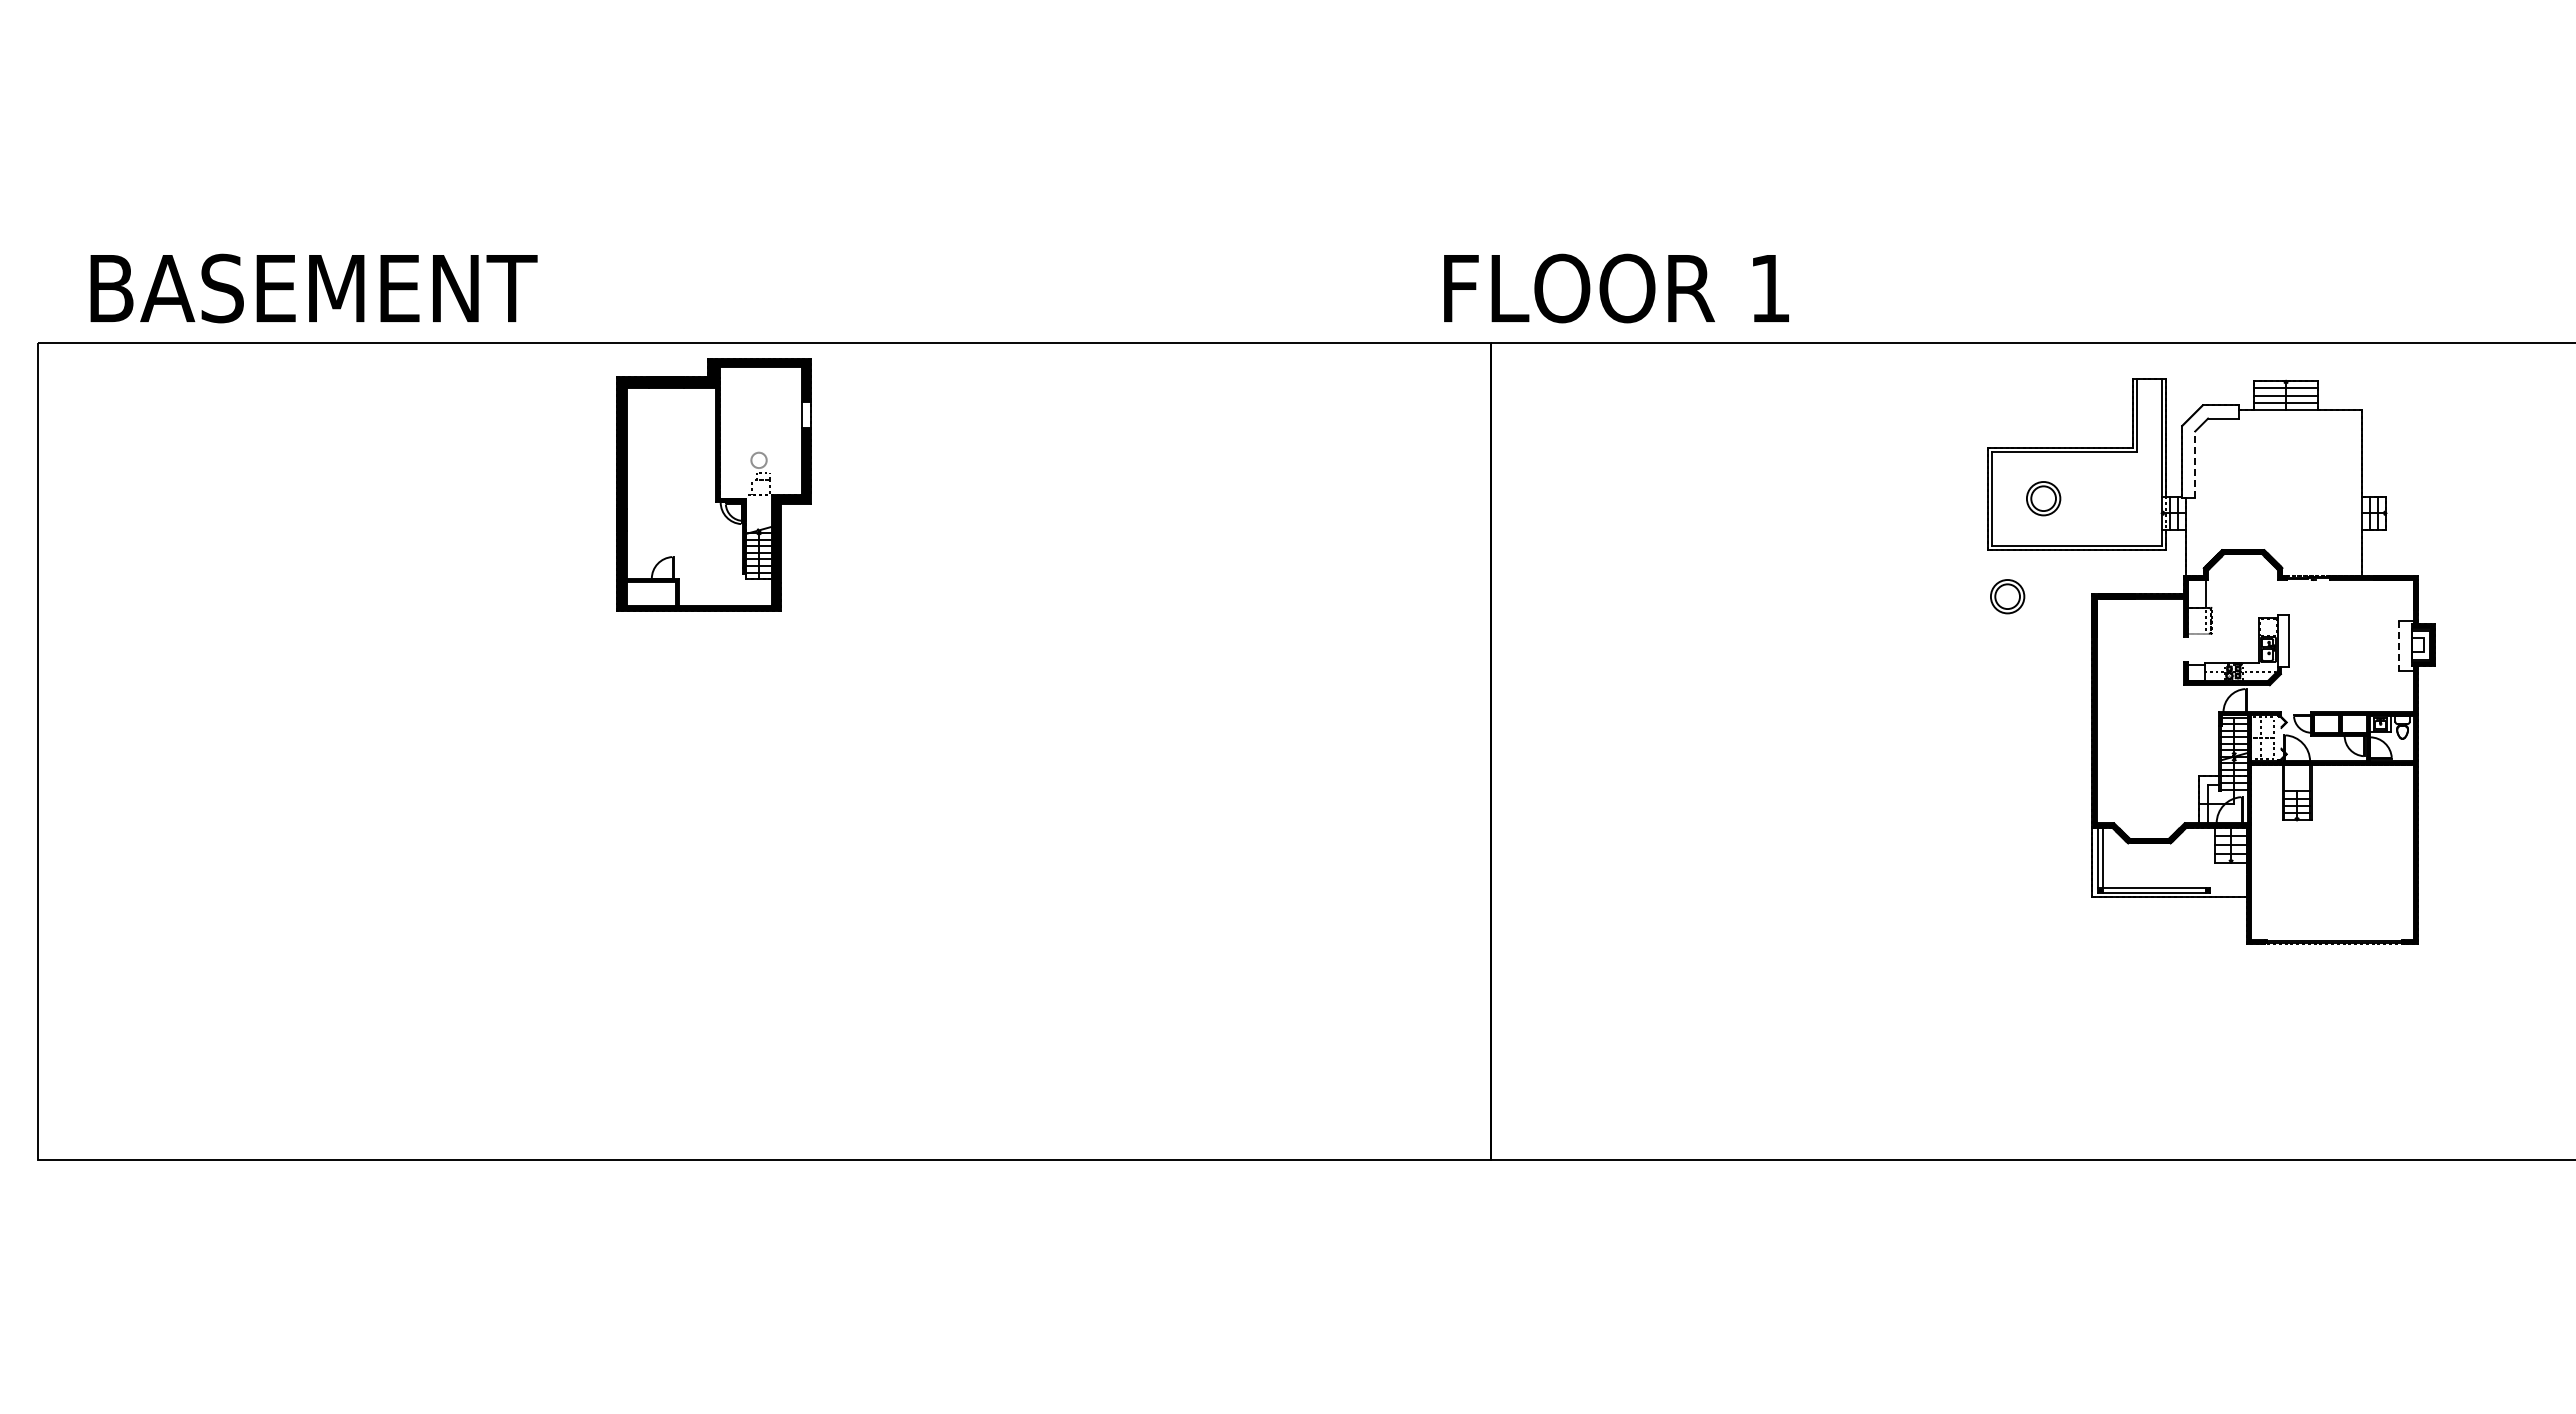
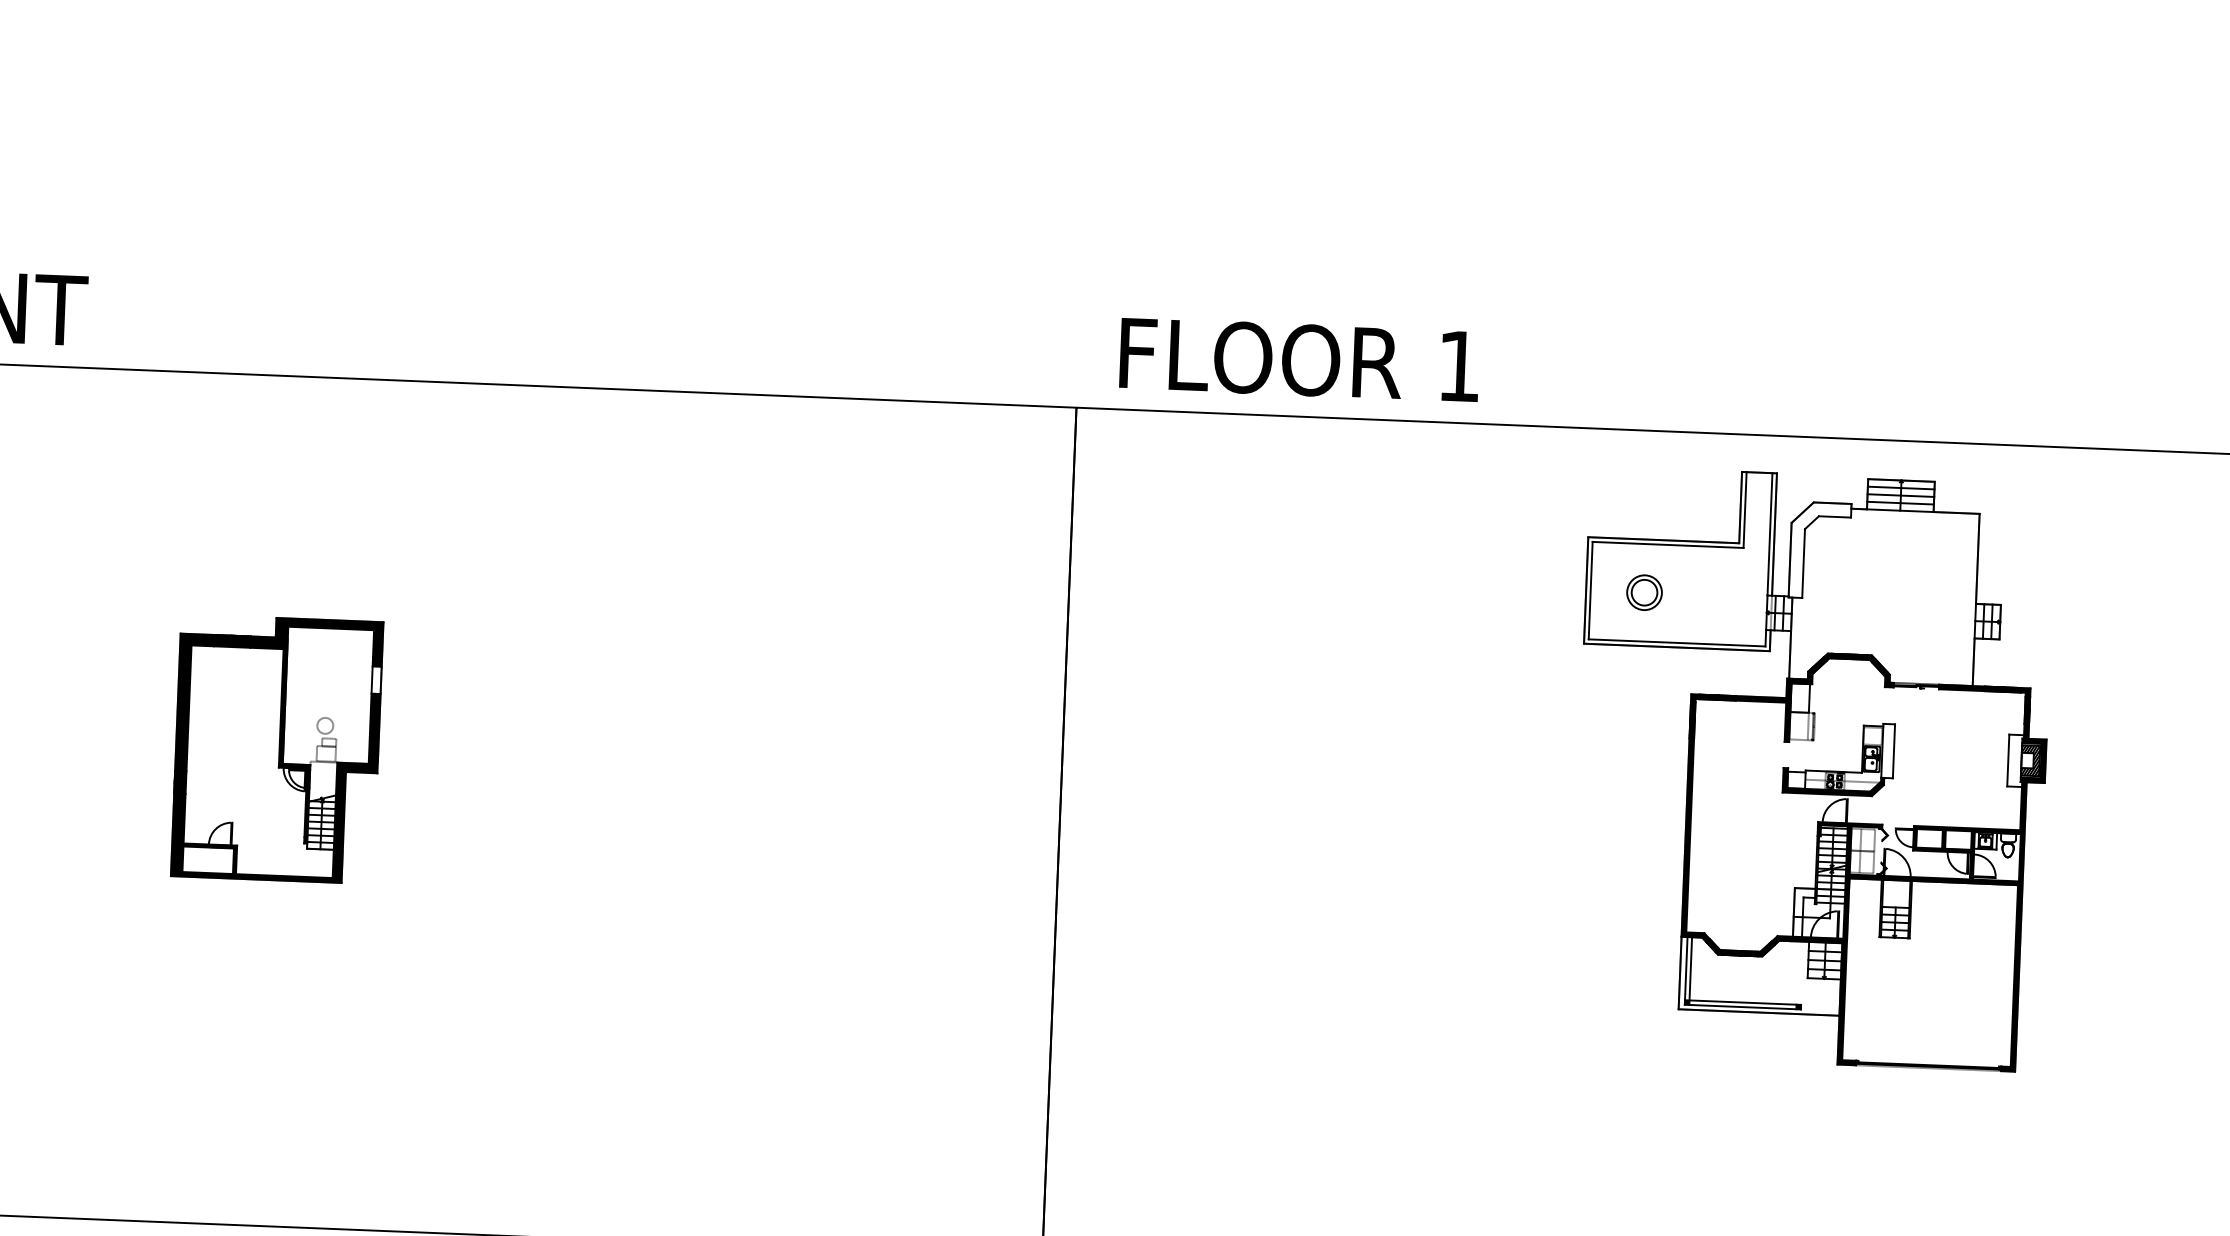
text: (1616, 288) -> (1299, 359), moved
line: (2195, 464) -> (1803, 563), dashed -> solid
part: (713, 484) -> (276, 749), moved
part: (2007, 596) -> (1602, 692), removed
hatch: (2420, 644) -> (2030, 760), added
line: (2399, 645) -> (2008, 760), dashed -> solid

